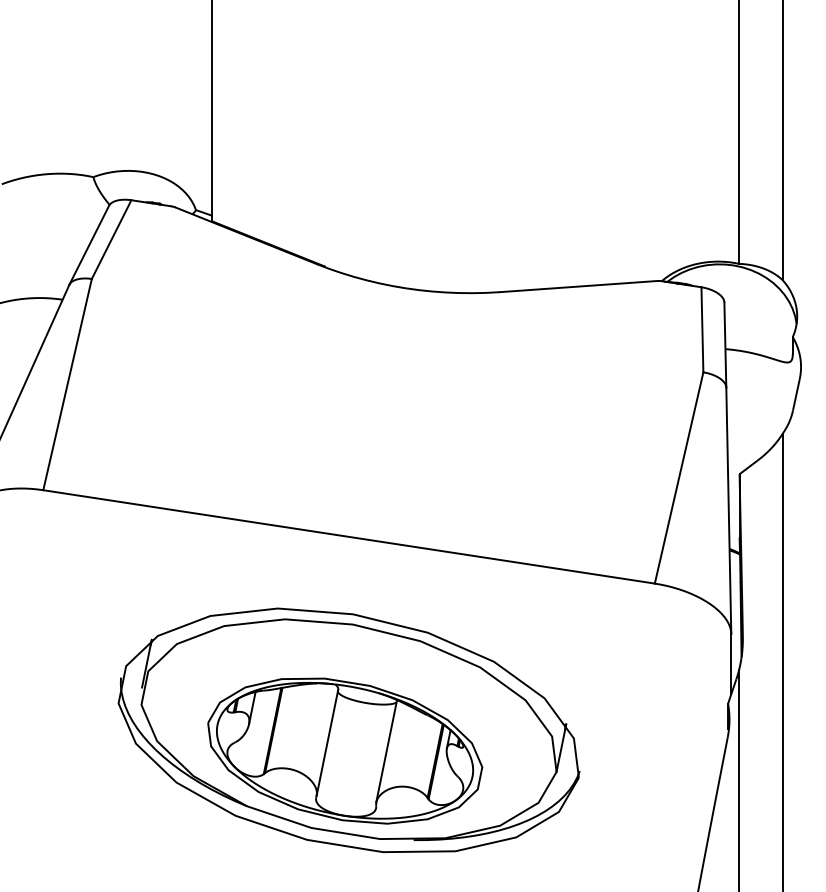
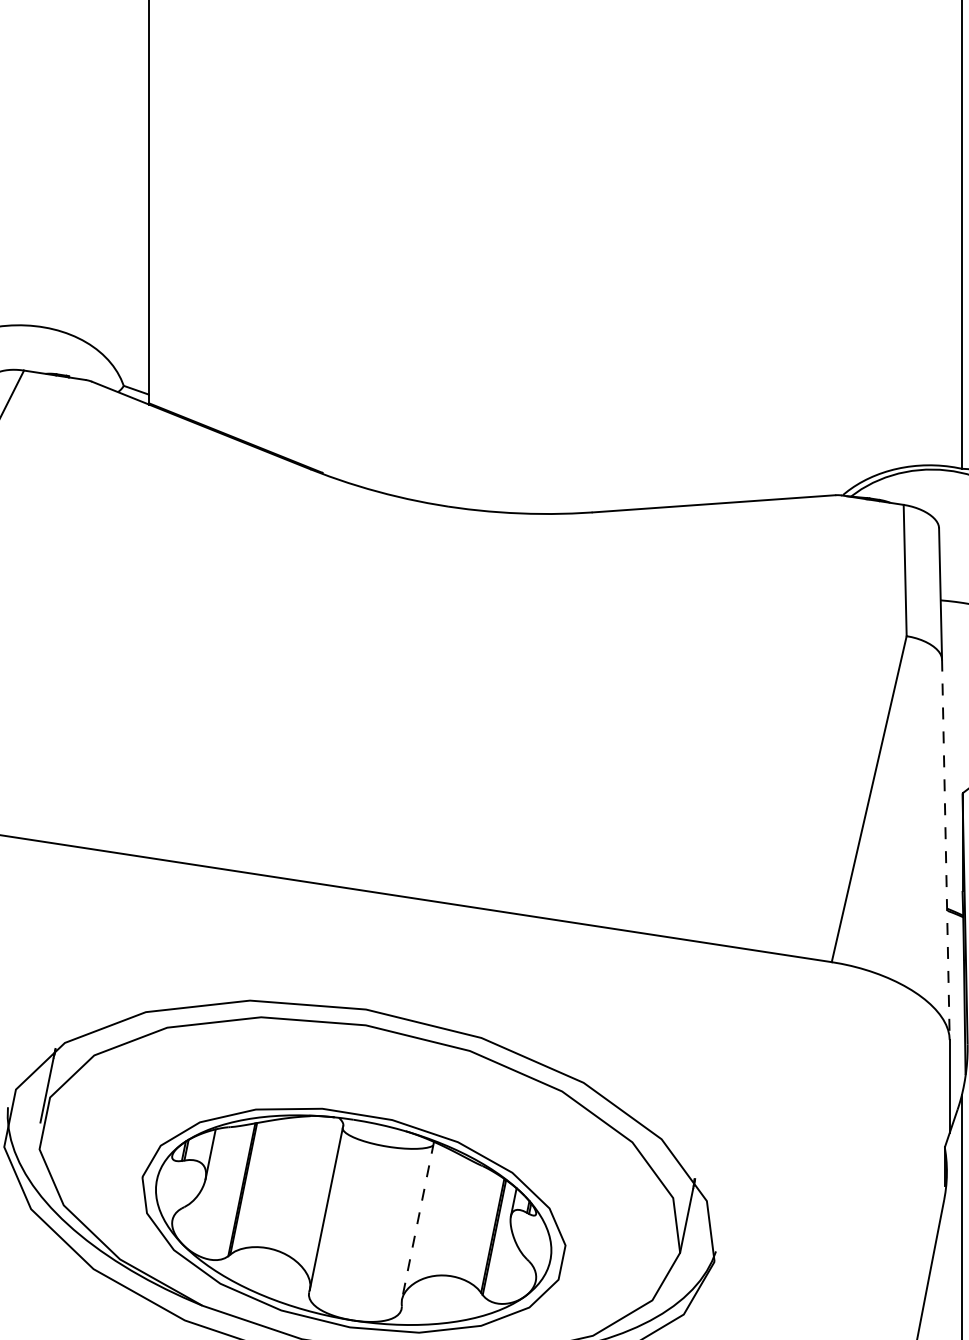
line: (728, 511) -> (945, 850), solid -> dashed
line: (386, 751) -> (417, 1221), solid -> dashed

